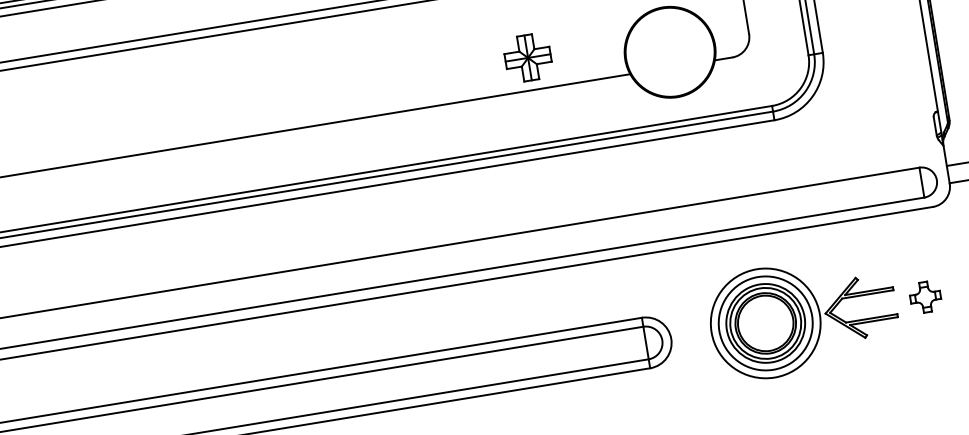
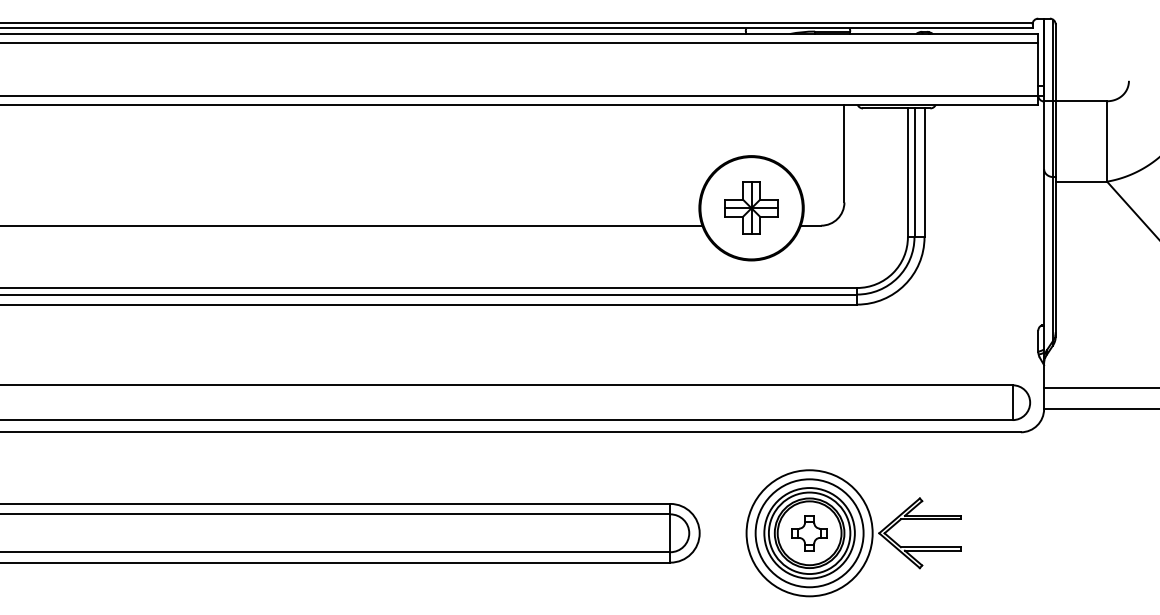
part: (527, 57) -> (751, 207), moved
part: (925, 297) -> (809, 533), moved

